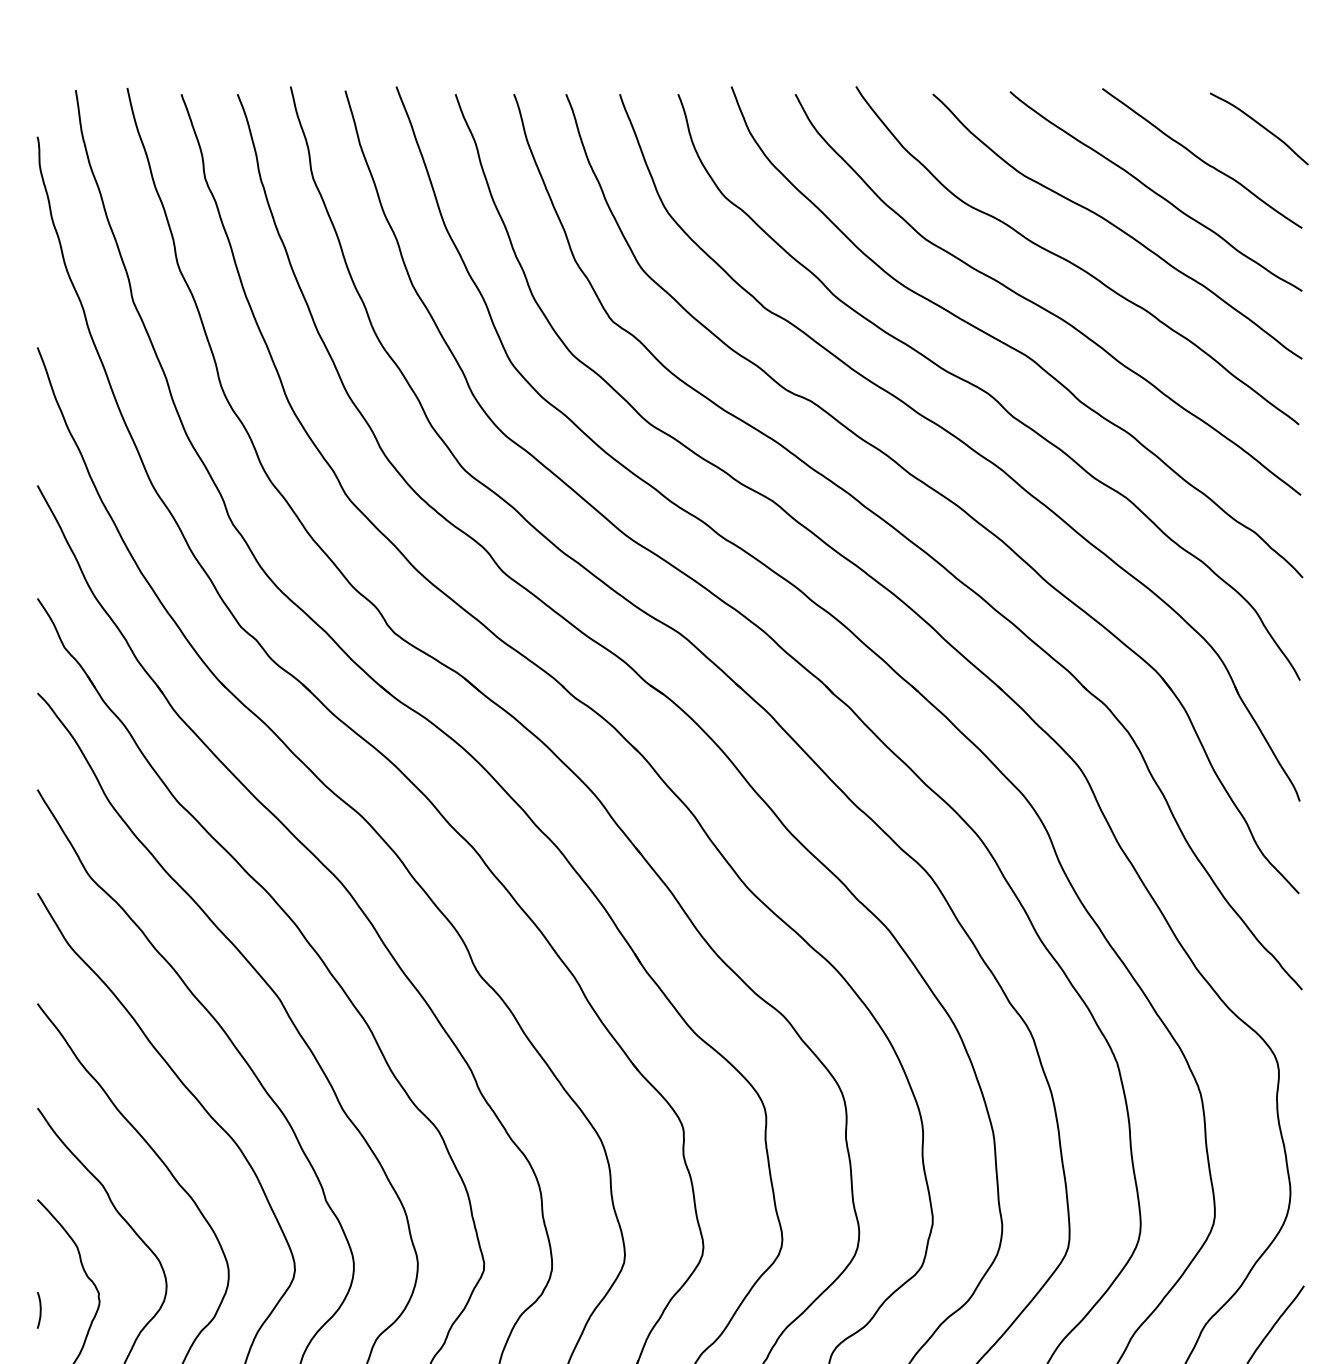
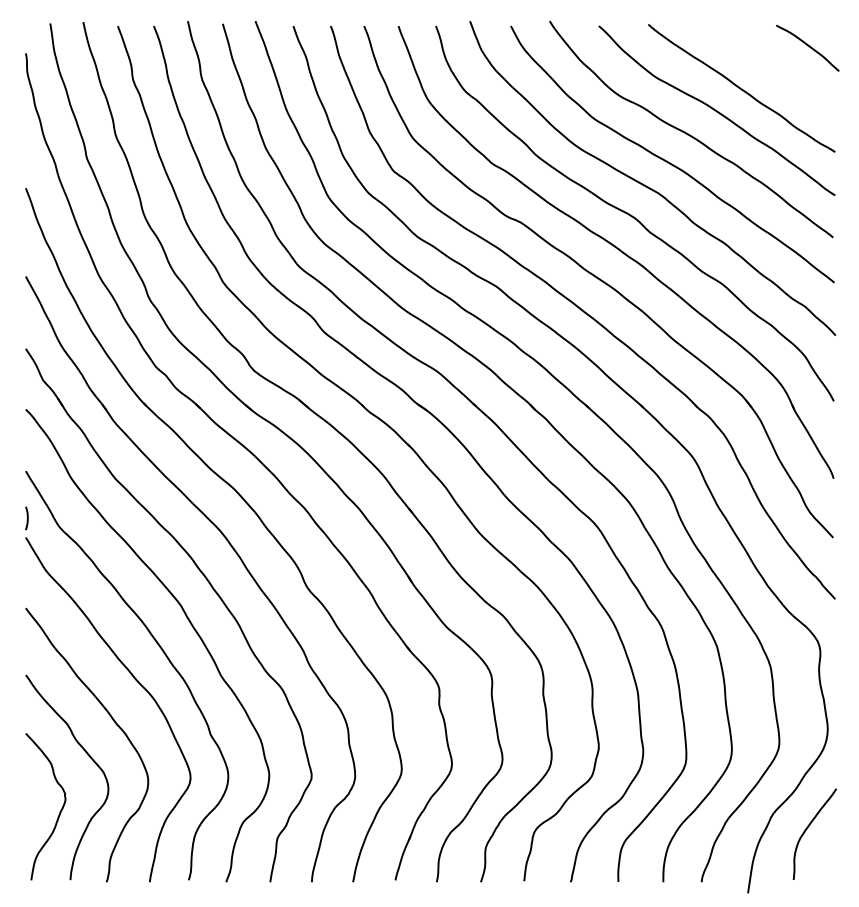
curve: (1202, 158) -> (771, 67), removed
line: (40, 1310) -> (27, 518), moved

